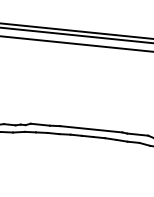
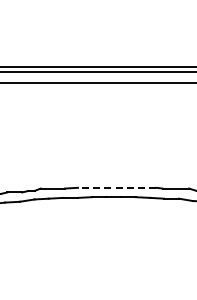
line: (90, 128) -> (116, 187), solid -> dashed

